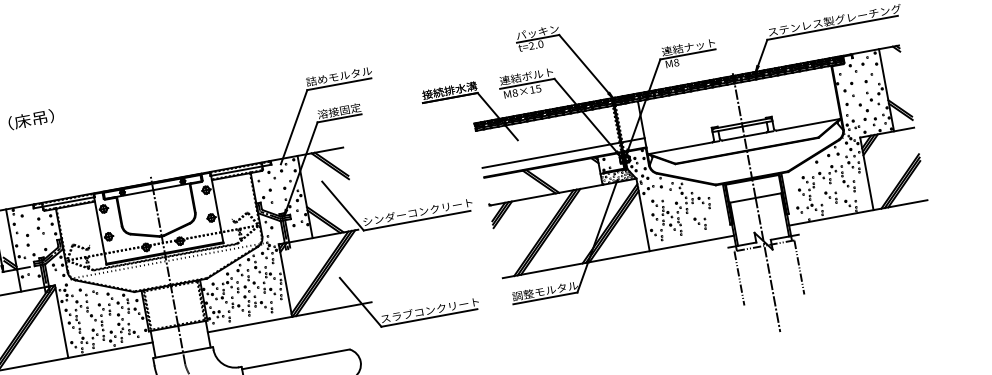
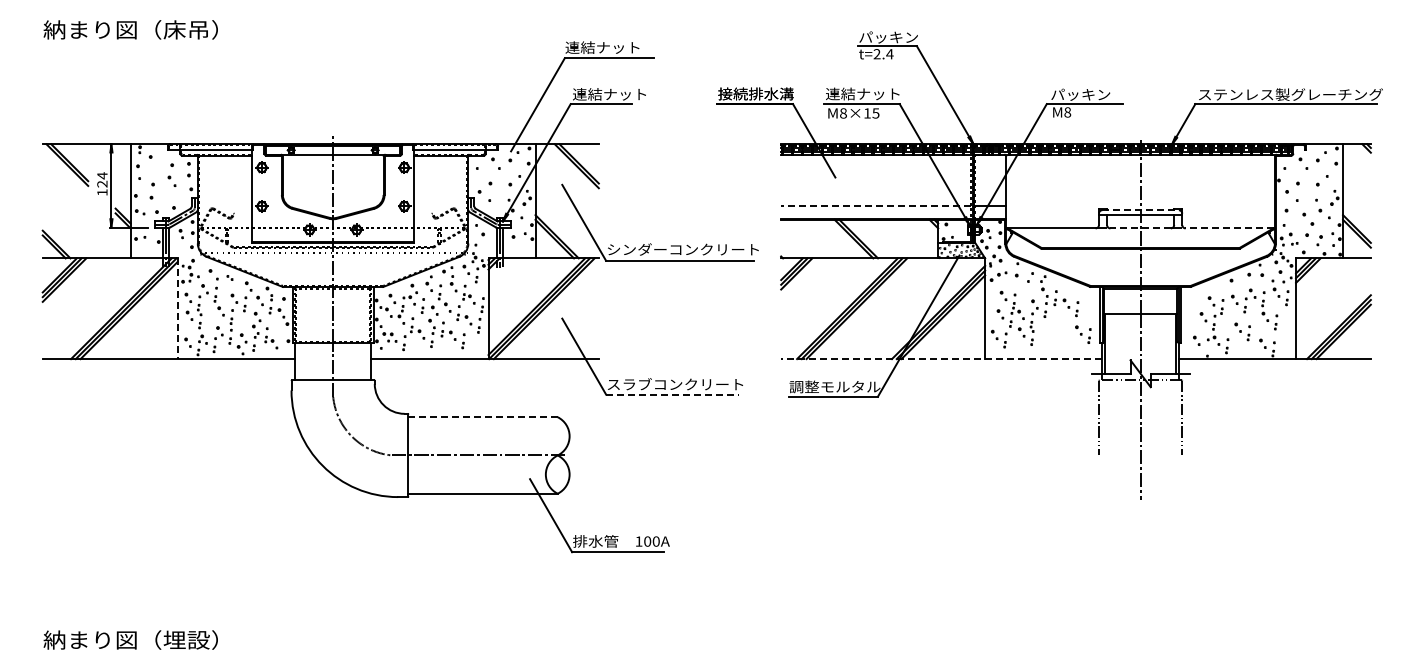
text: (540, 44) -> (889, 54), t=2.0 -> t=2.4
text: (688, 47) -> (1087, 94), 連結ナット -> パッキン
text: (532, 75) -> (871, 94), 連結ボルト -> 連結ナット
text: (338, 76) -> (610, 47), 詰めモルタル -> 連結ナット
text: (344, 110) -> (609, 94), 溶接固定 -> 連結ナット
line: (742, 123) -> (1141, 210), solid -> dashed
line: (808, 124) -> (1229, 228), solid -> dashed
line: (744, 136) -> (1140, 228), solid -> dashed
line: (550, 155) -> (875, 205), solid -> dashed
part: (700, 223) -> (1083, 334), moved
line: (618, 257) -> (941, 359), solid -> dashed
line: (429, 317) -> (672, 394), solid -> dashed
line: (61, 322) -> (177, 309), solid -> dashed
line: (296, 359) -> (483, 417), solid -> dashed

